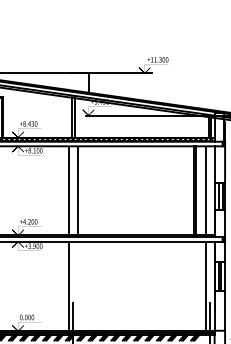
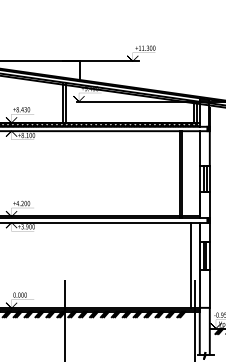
line: (69, 190) -> (60, 173), removed
line: (77, 190) -> (68, 173), removed
line: (205, 190) -> (191, 173), removed
line: (69, 285) -> (60, 264), removed

